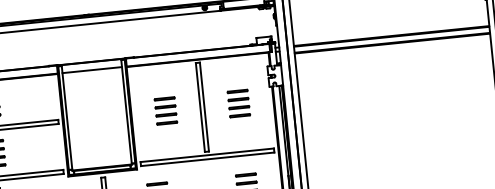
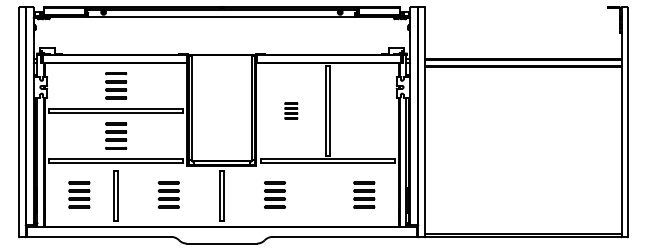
line: (91, 69) -> (221, 62), removed
part: (238, 103) -> (364, 110), removed
part: (166, 110) -> (291, 110), size x0.6

